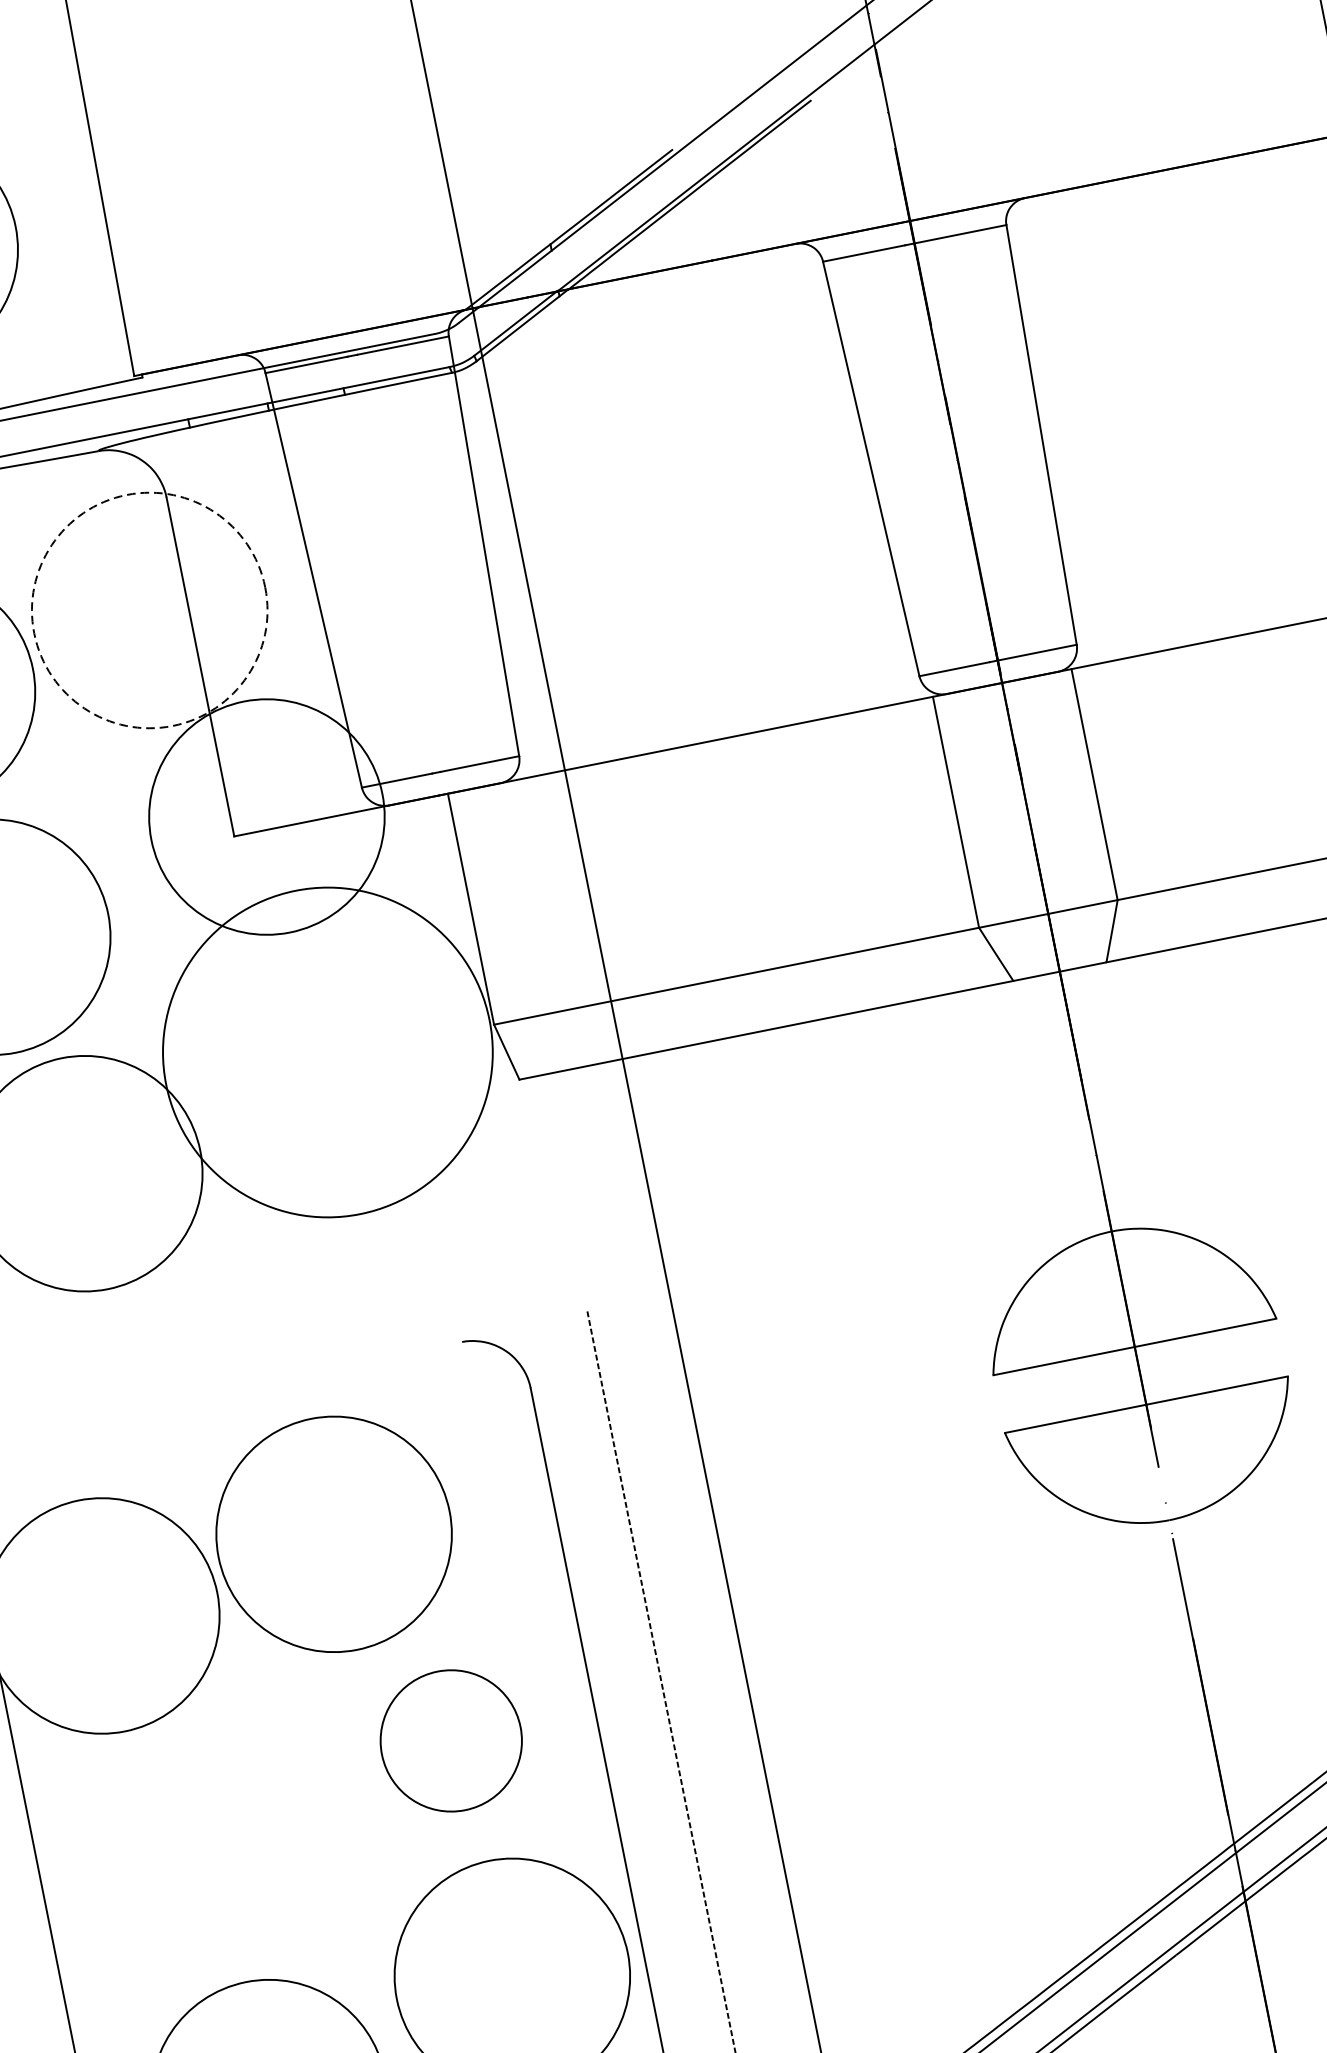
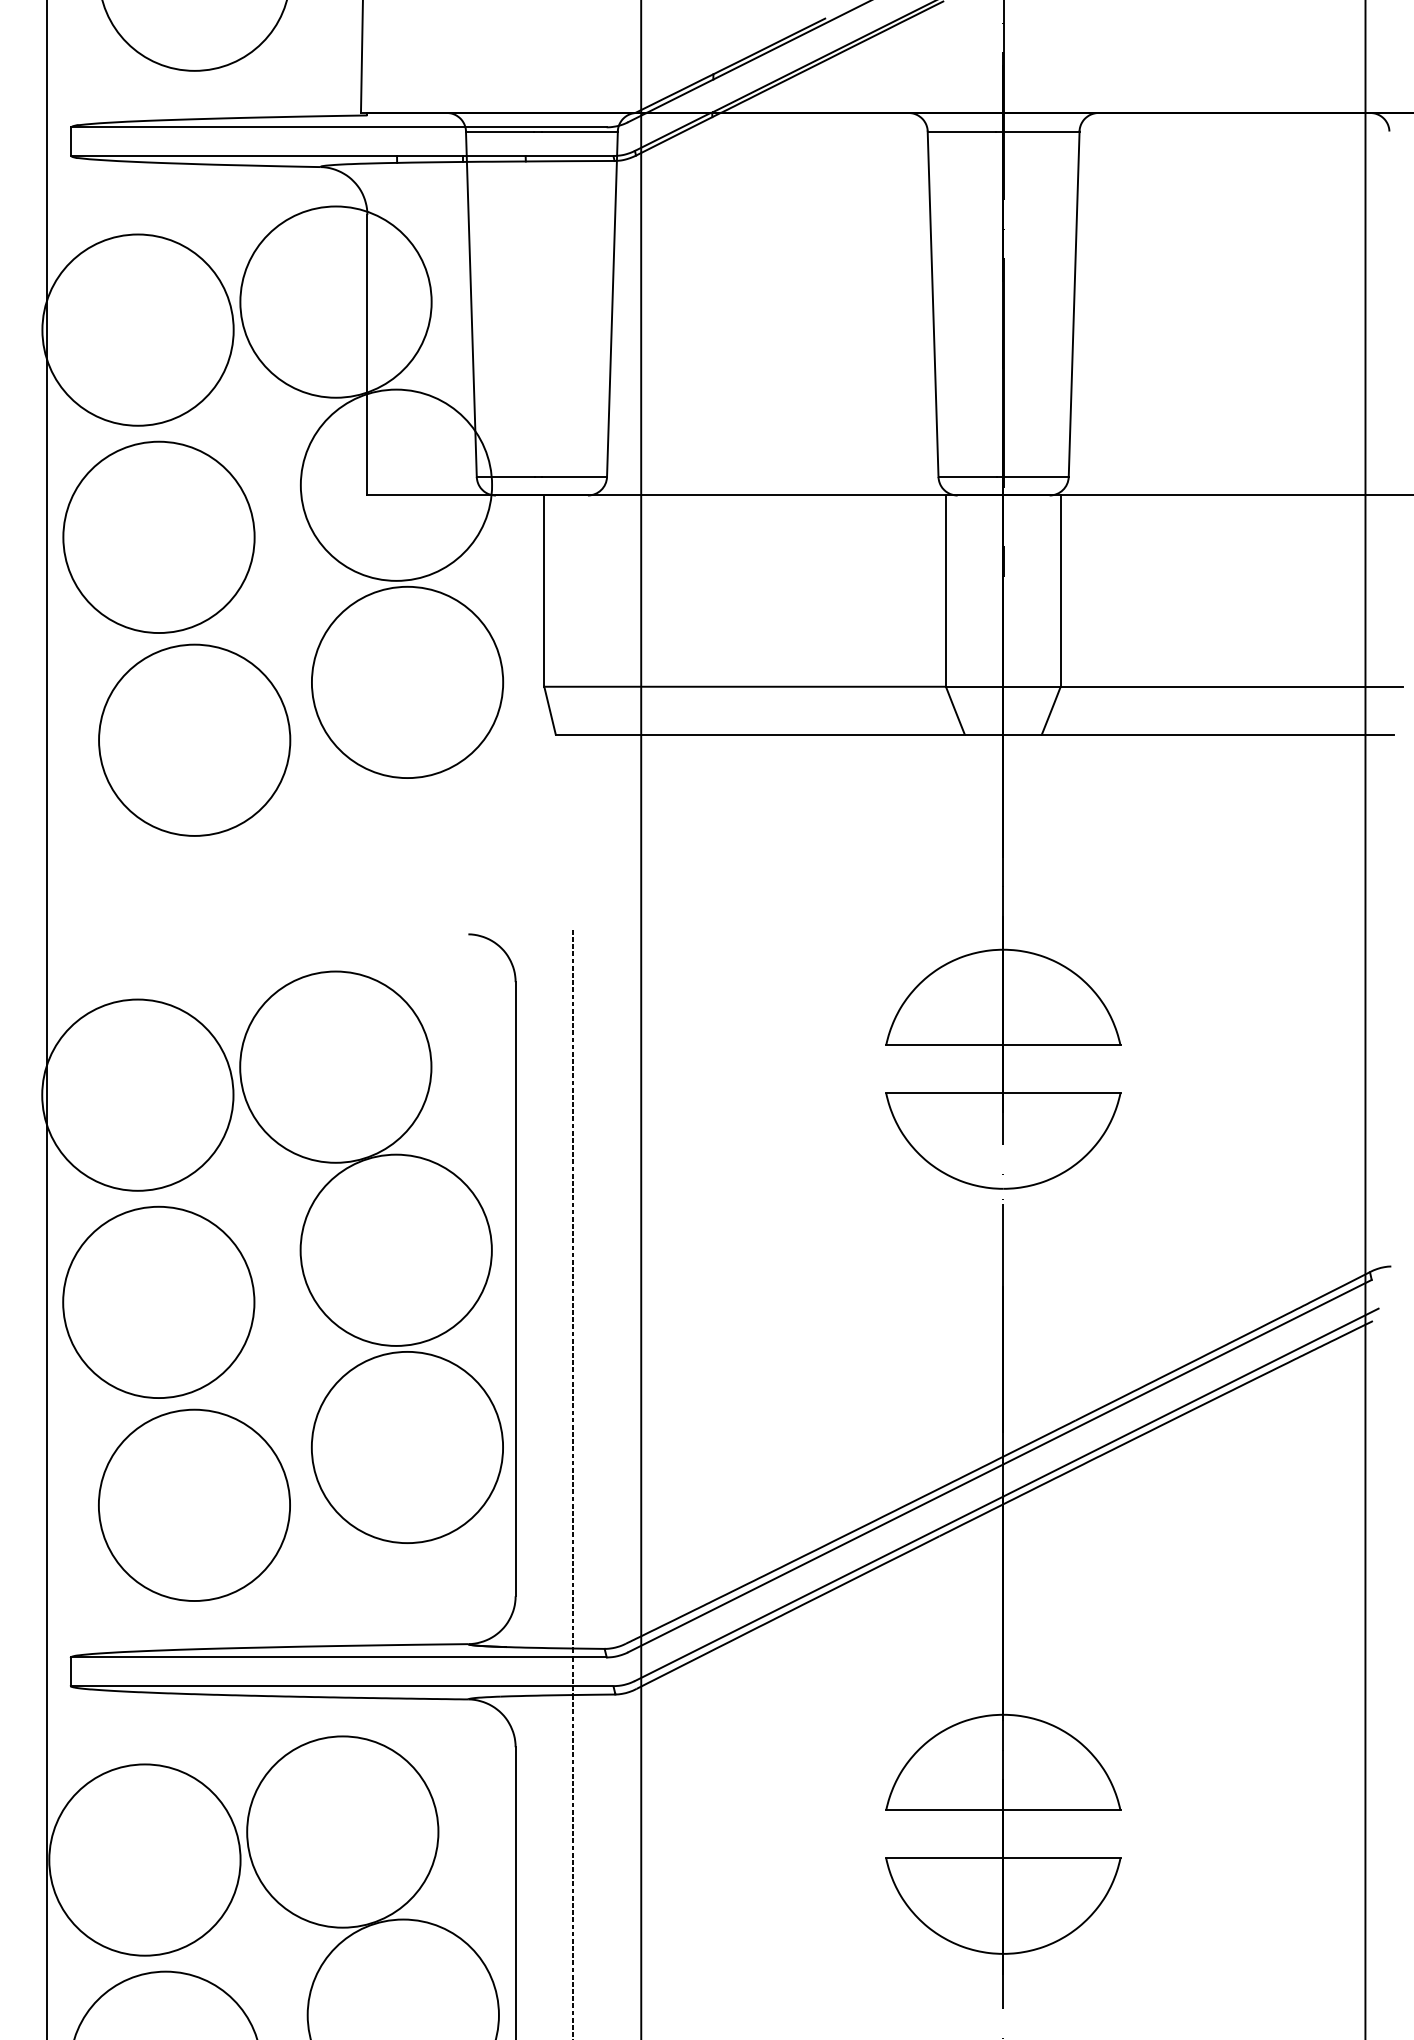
circle: (148, 609) -> (335, 301), dashed -> solid
circle: (327, 1052) -> (407, 682), size x0.71
circle: (450, 1740) -> (395, 1249), size x1.67
circle: (176, 1860) -> (158, 1301), added

